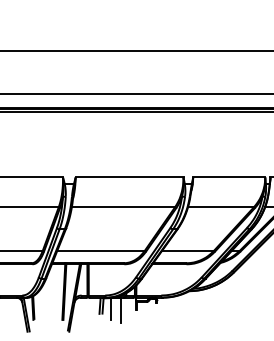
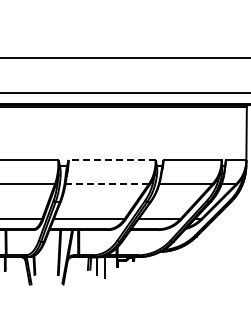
line: (129, 176) -> (112, 159), solid -> dashed
line: (123, 207) -> (107, 184), solid -> dashed

